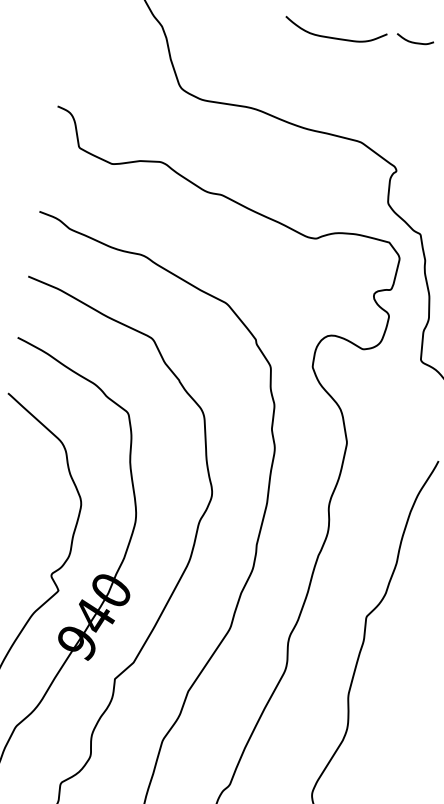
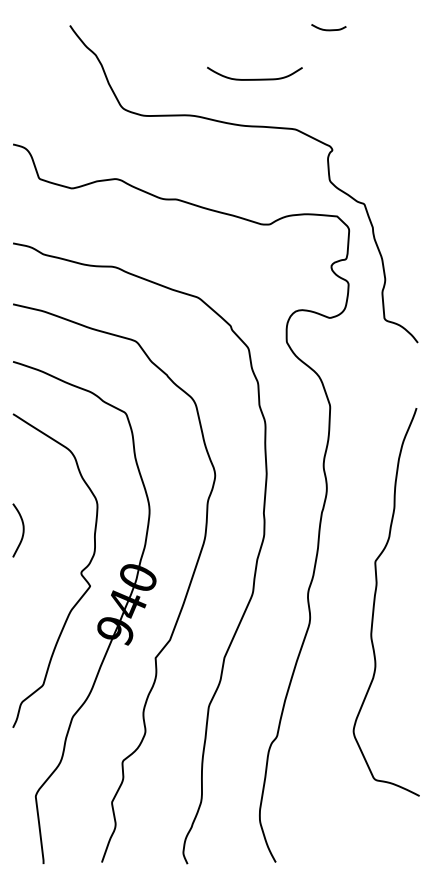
curve: (334, 36) -> (254, 78), moved

